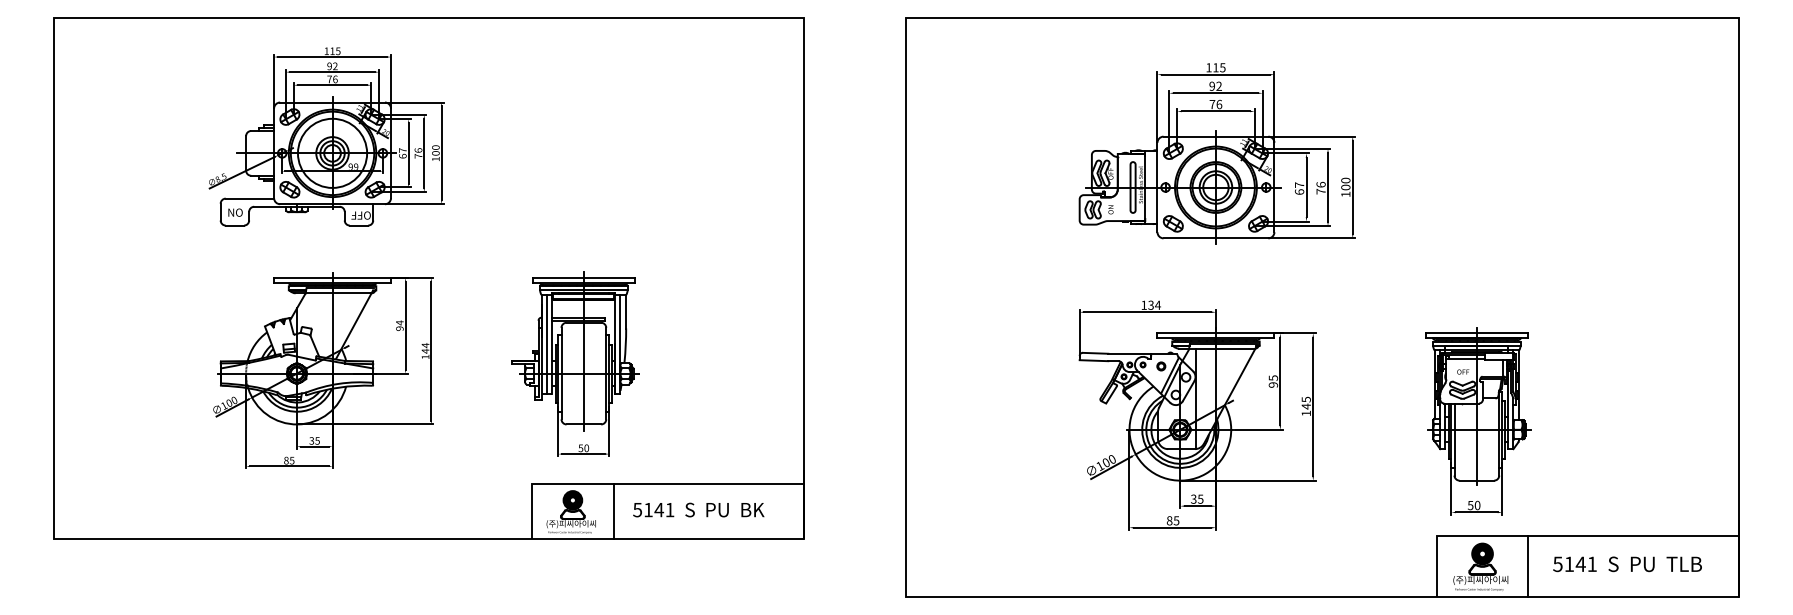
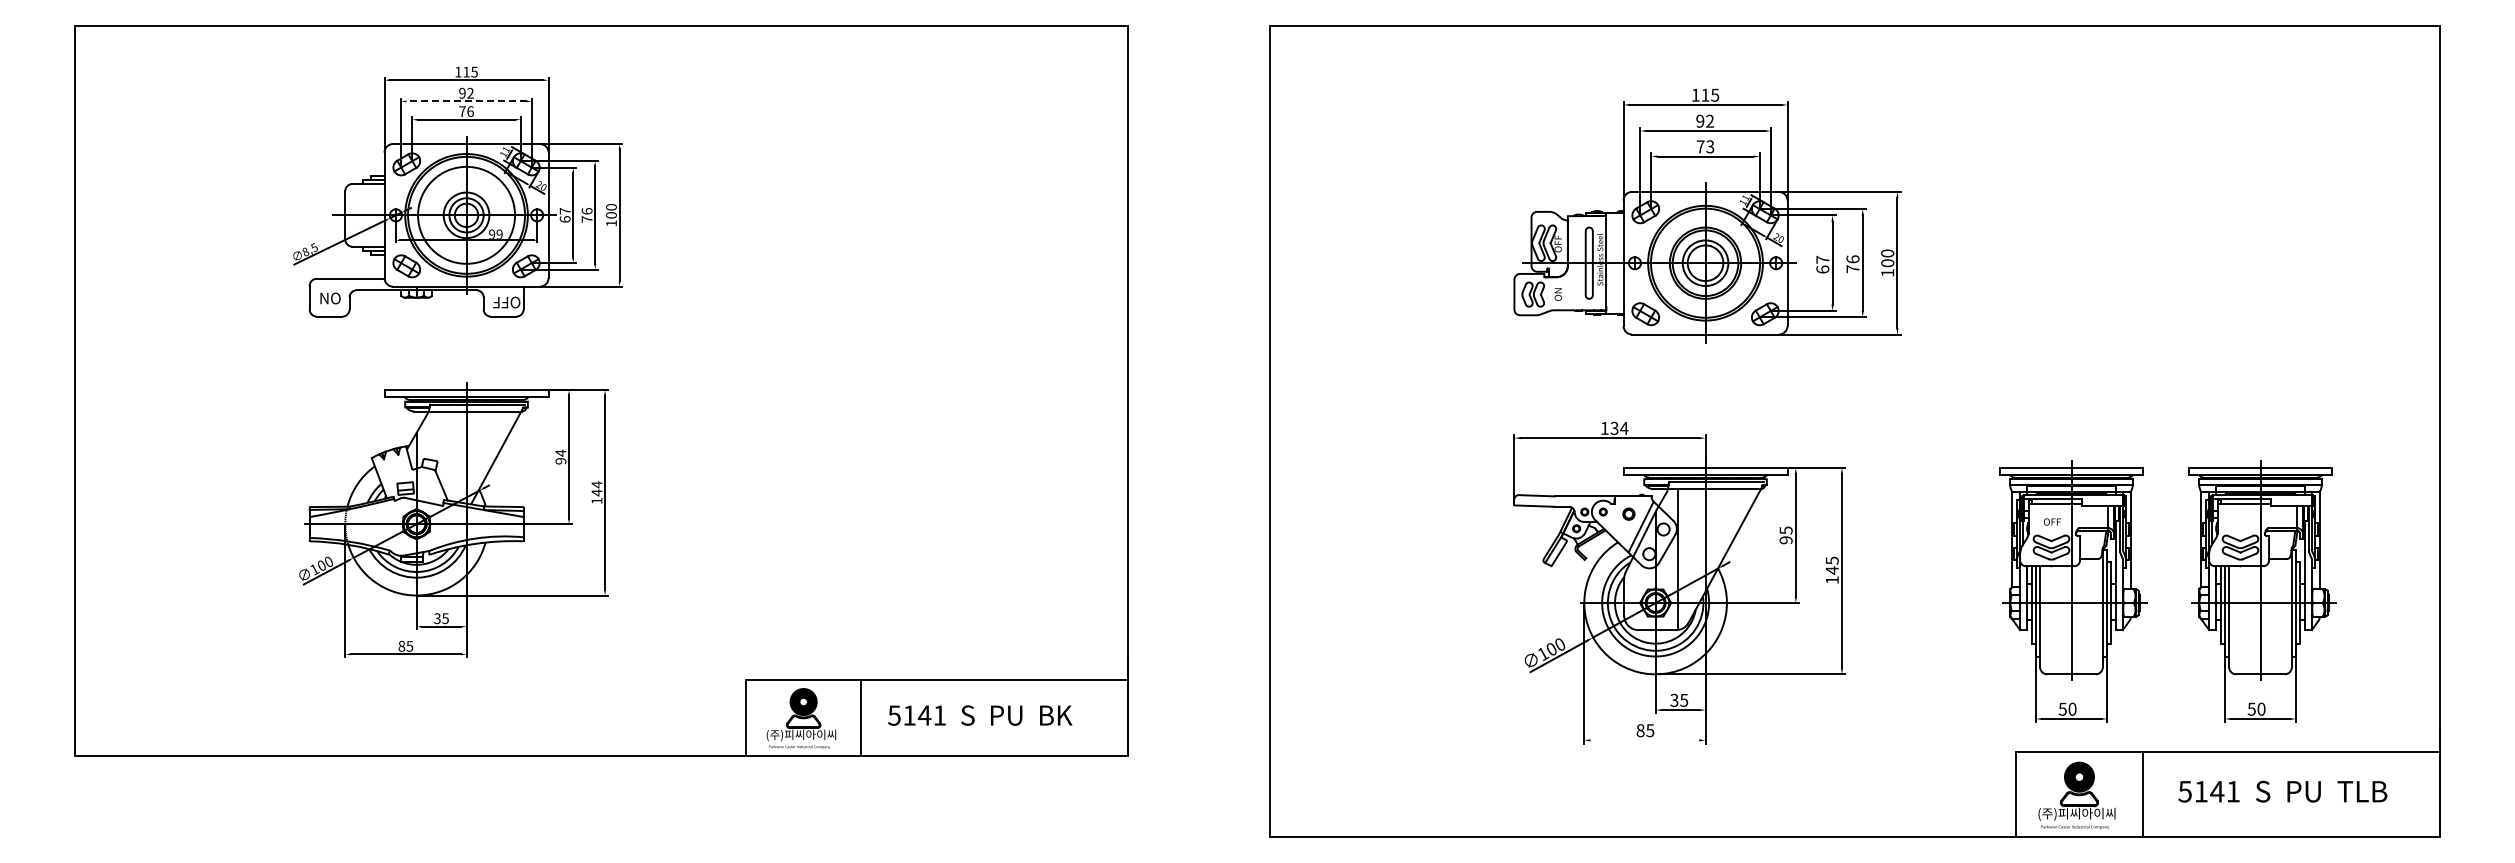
line: (332, 72) -> (466, 101), solid -> dashed
text: (1219, 104) -> (1710, 146), 76 -> 73
part: (575, 363) -> (807, 510), removed
part: (1613, 421) -> (2262, 591), added
line: (1172, 527) -> (1644, 740), removed

